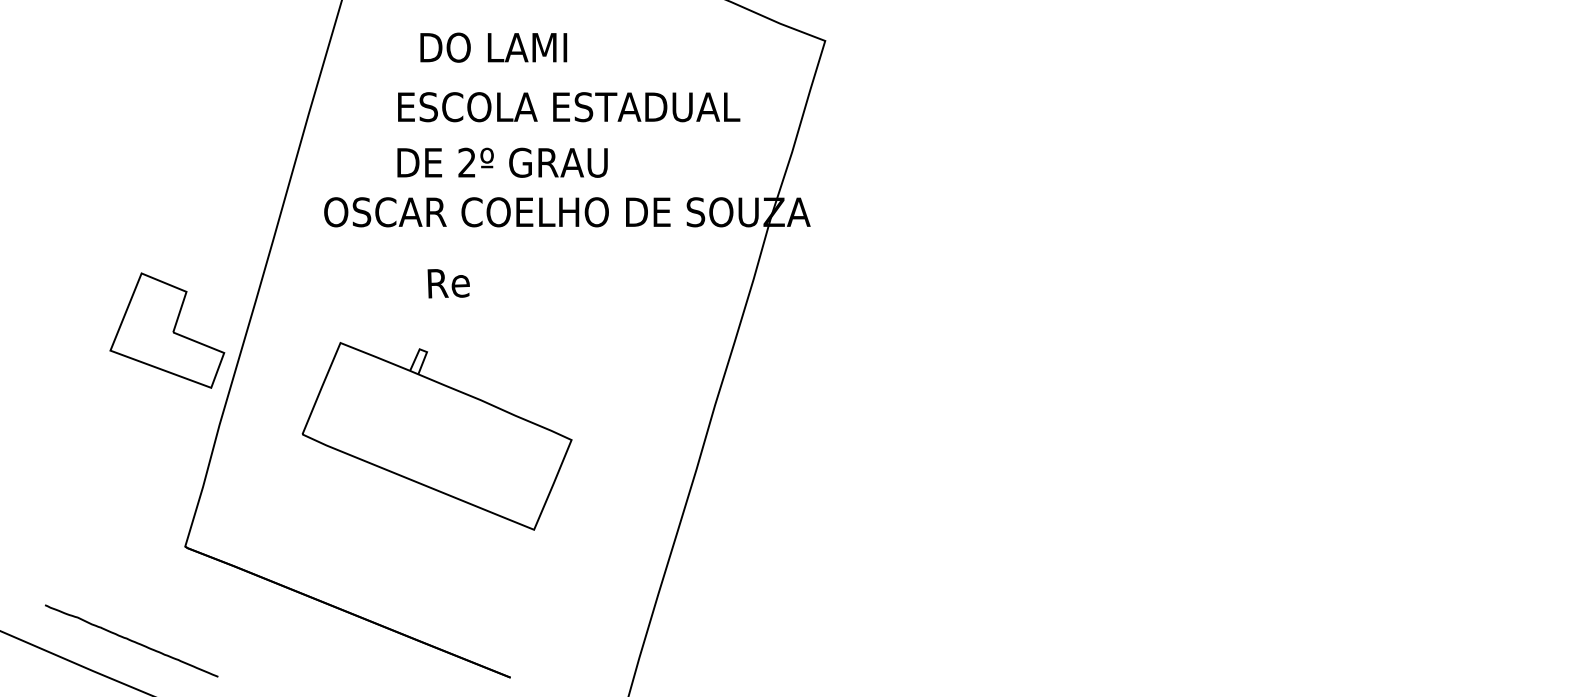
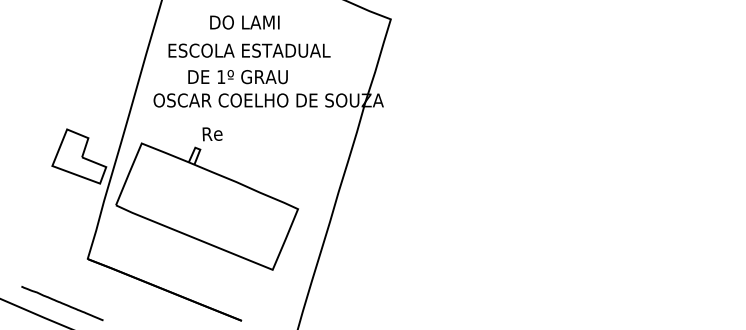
text: (492, 47) -> (244, 22), moved
text: (568, 106) -> (249, 50), moved
text: (467, 161) -> (221, 76), 2º -> 1º
part: (435, 436) -> (206, 206), size x1.43

